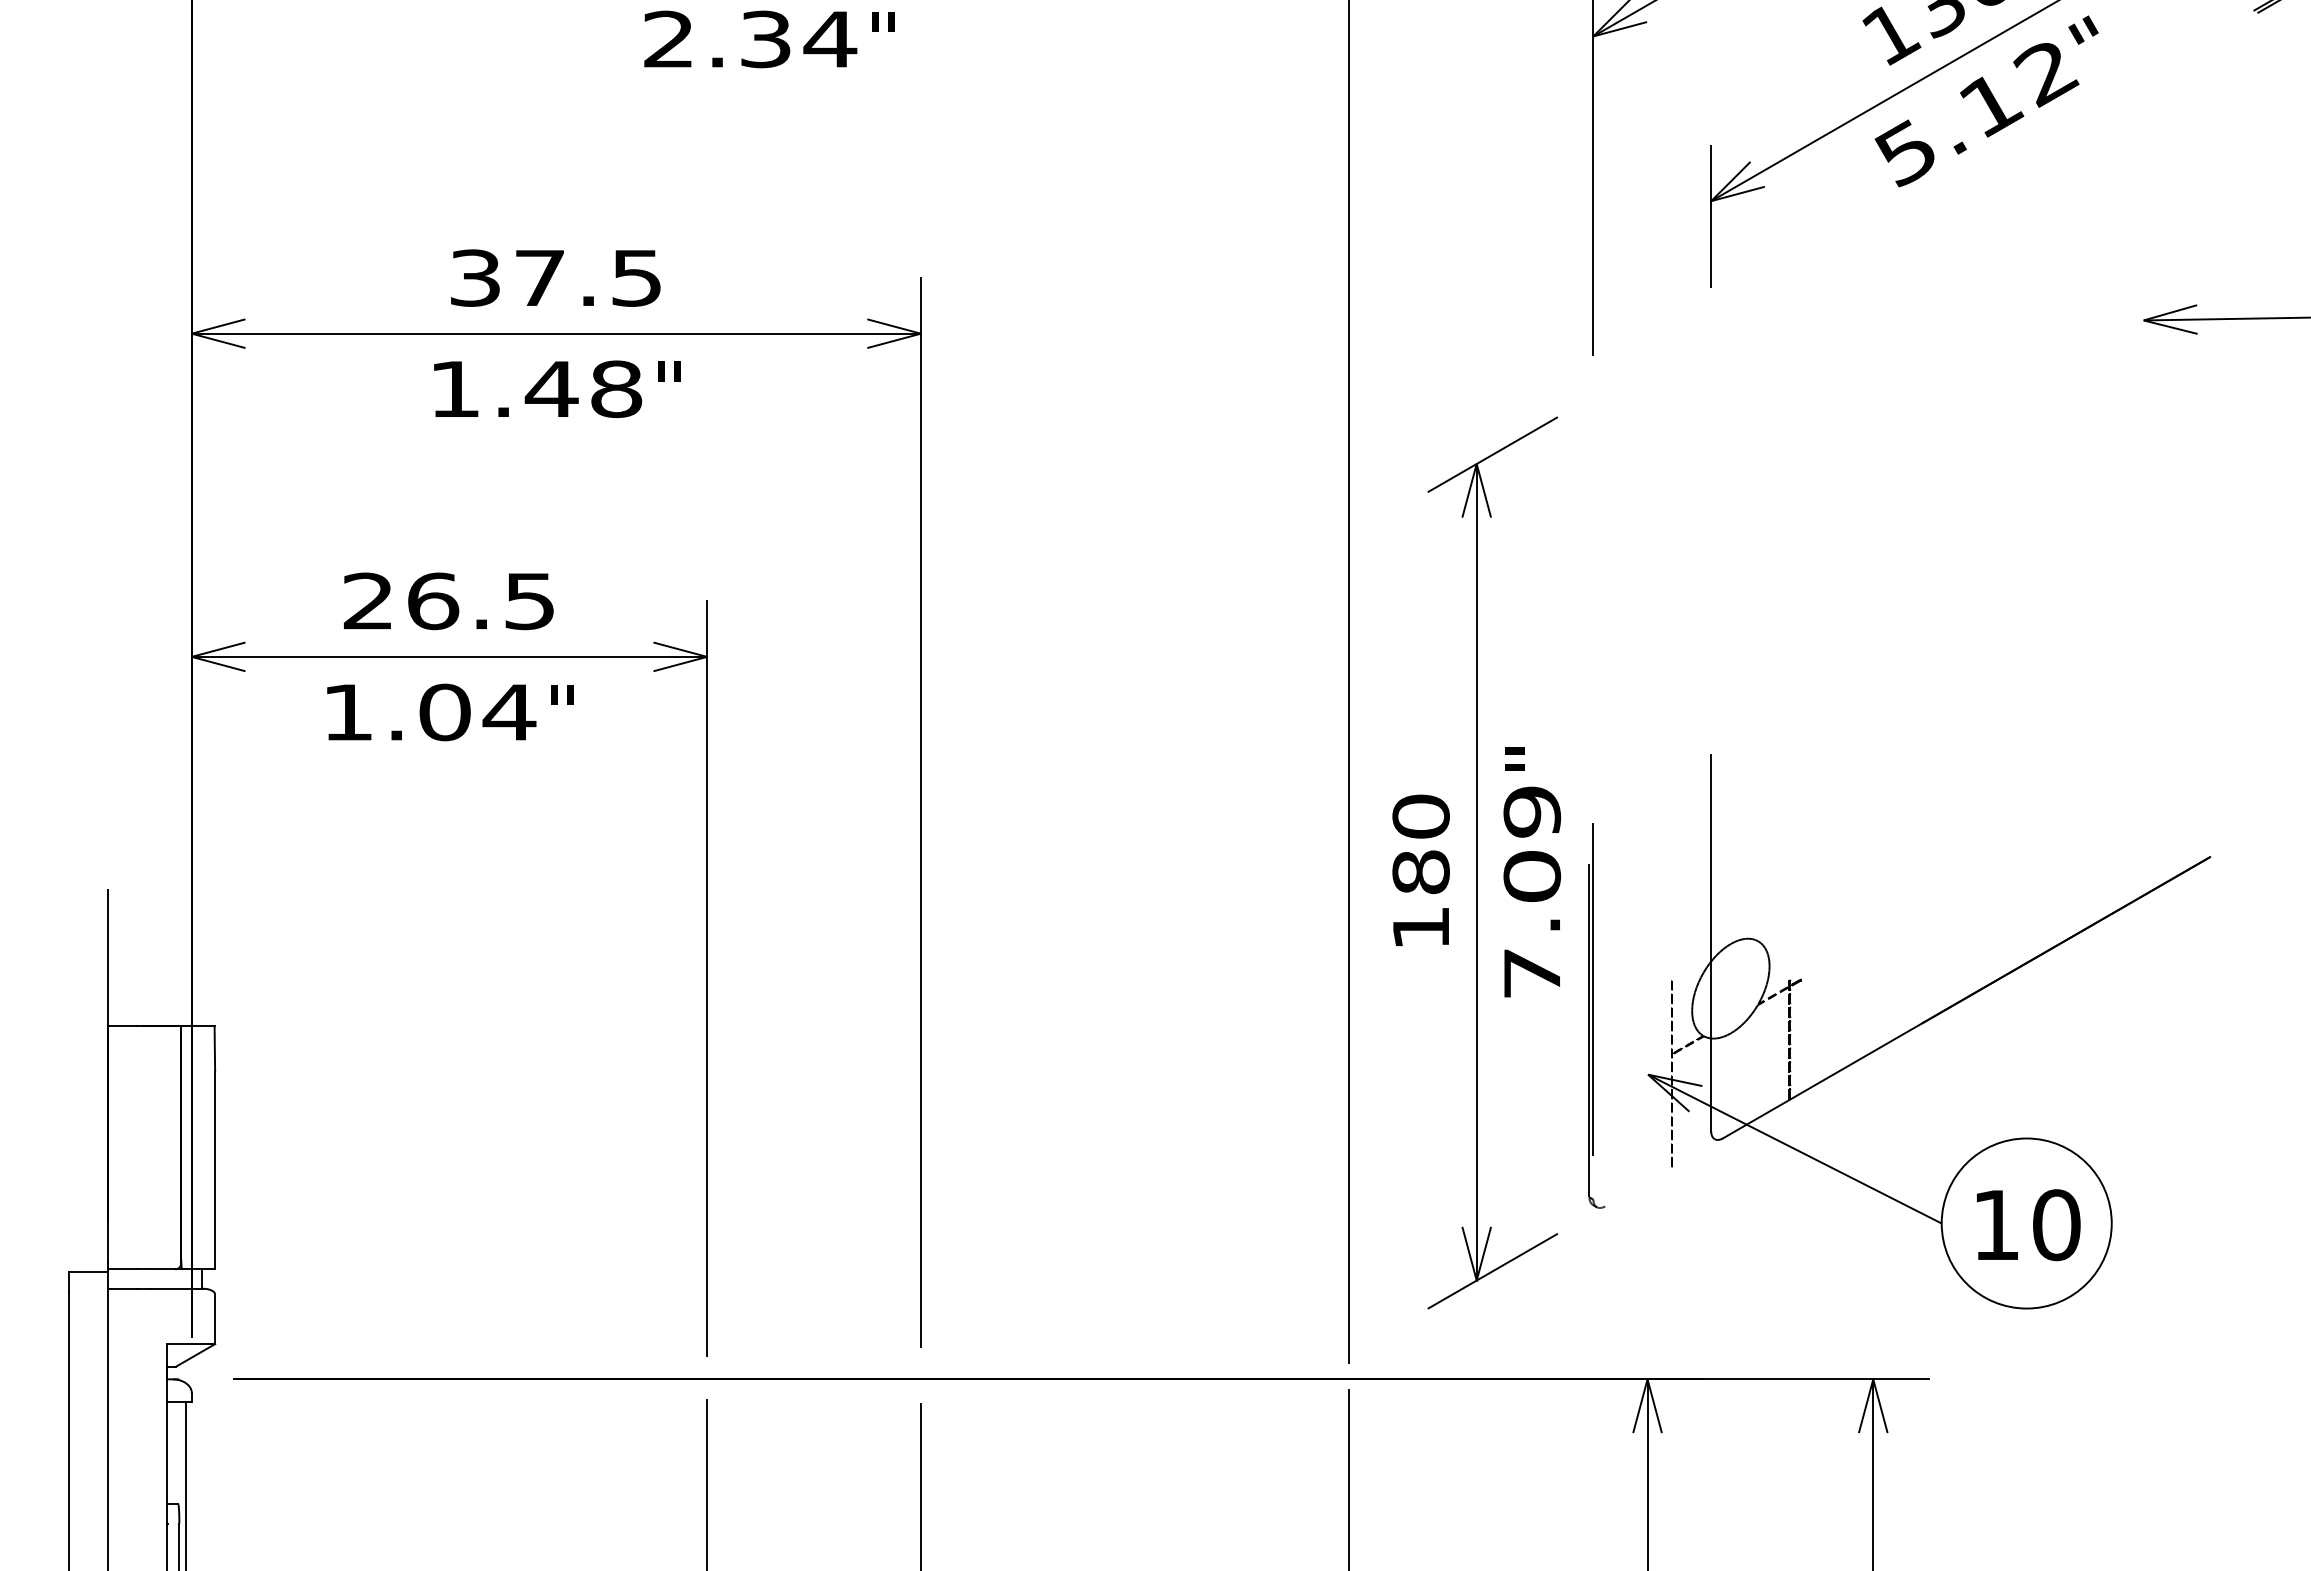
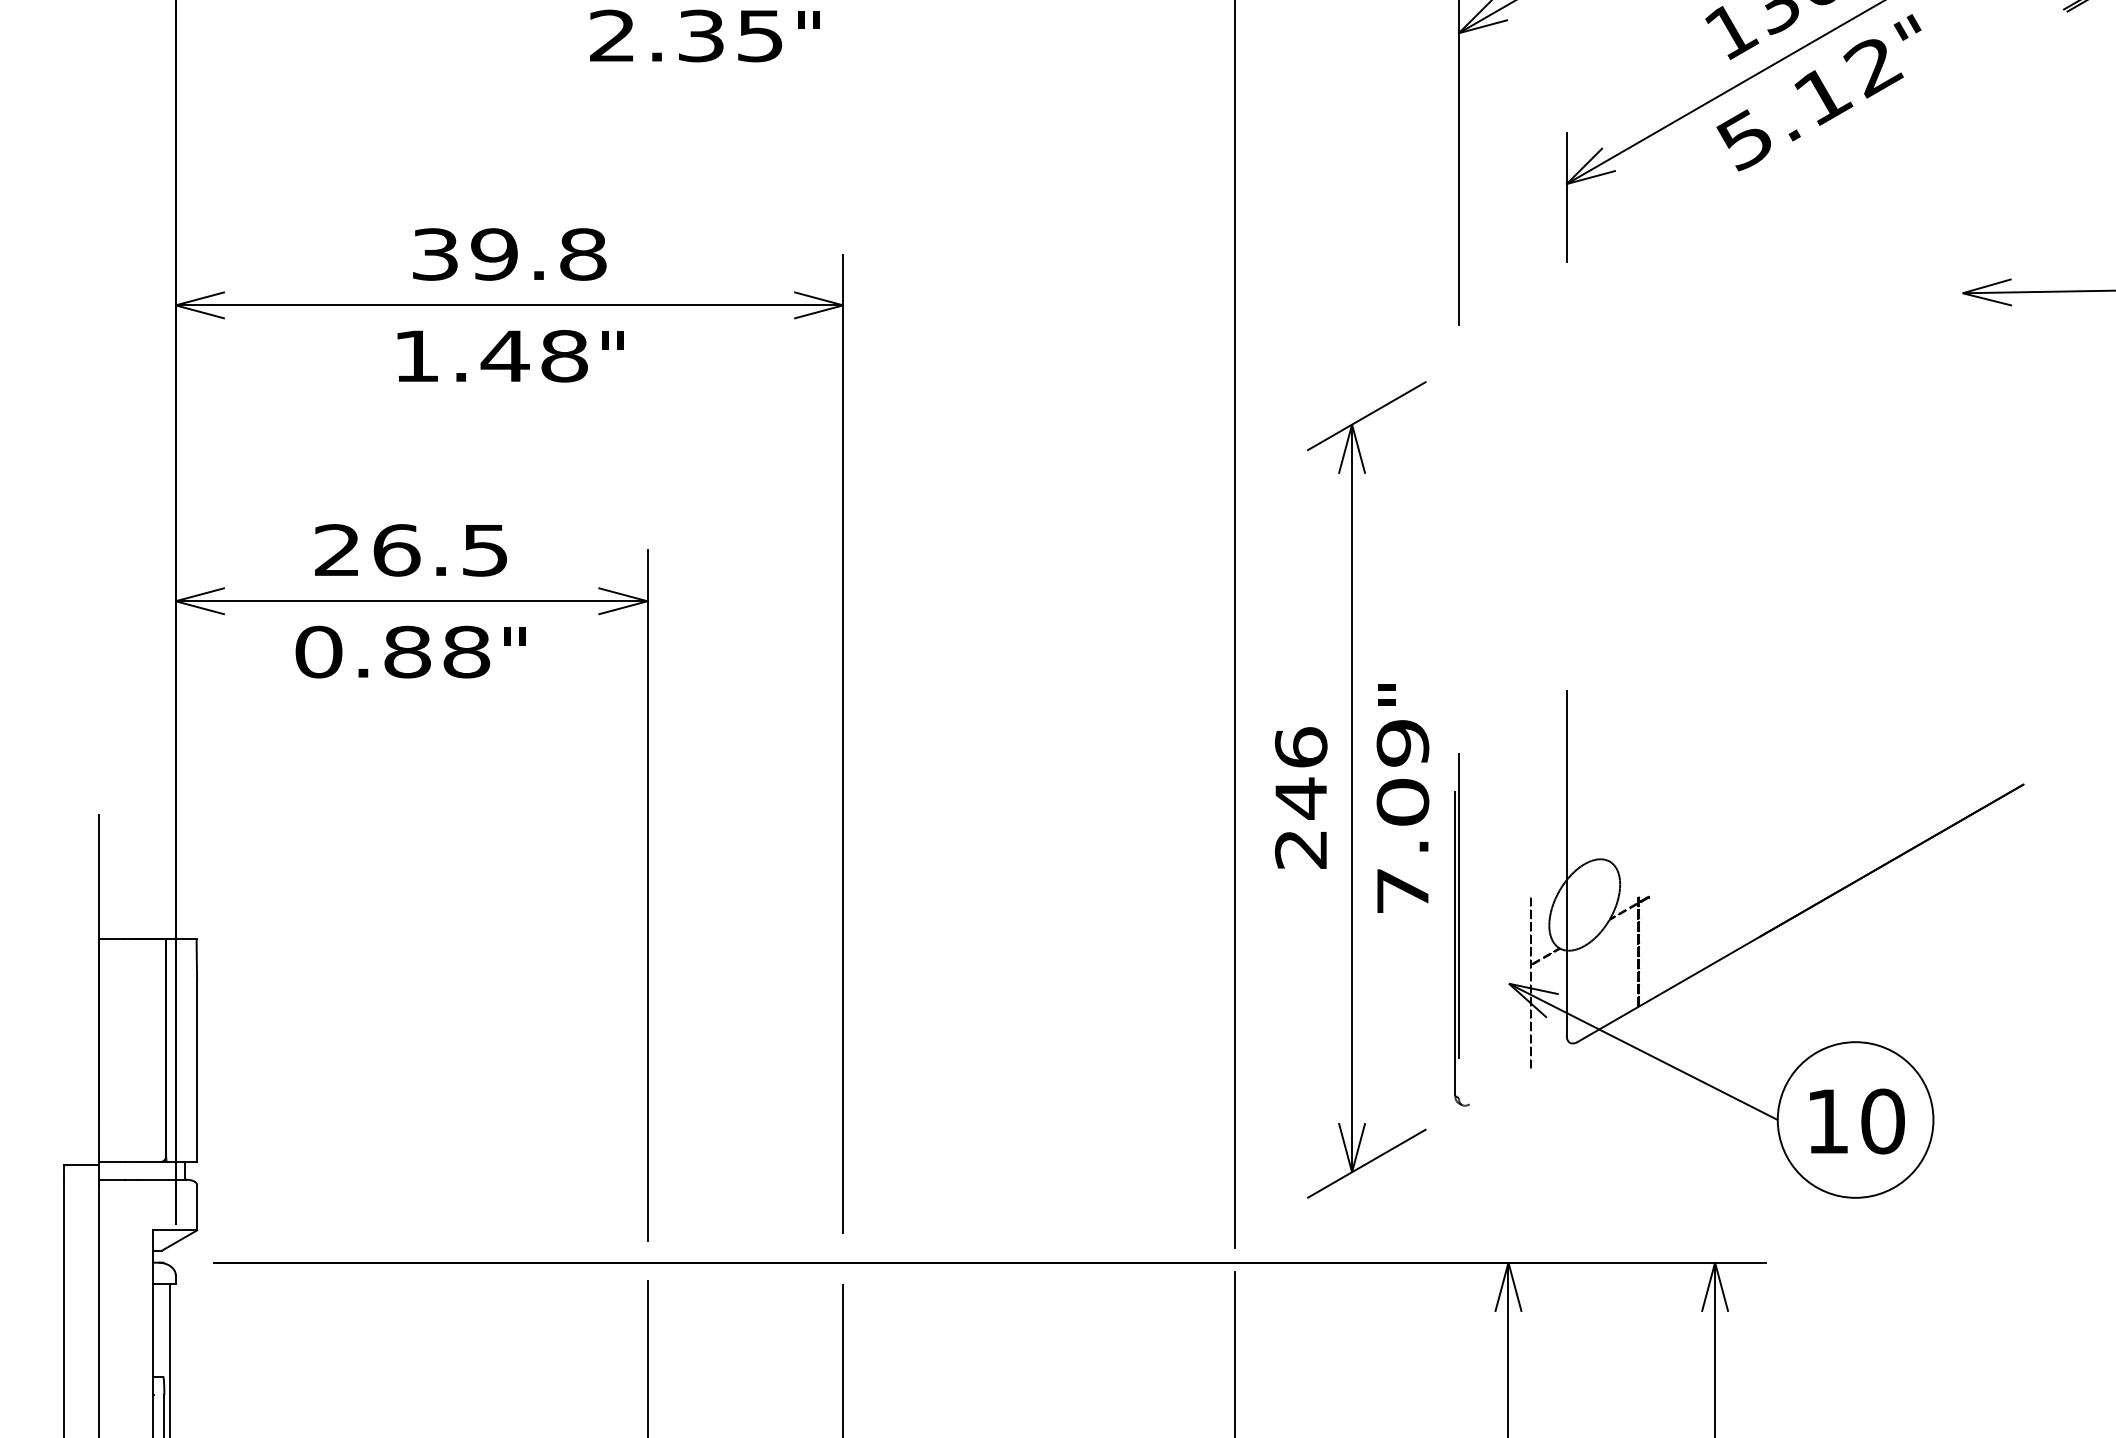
text: (830, 39) -> (760, 36), 2.34 -> 2.35
text: (588, 277) -> (538, 253), 37.5 -> 39.8
text: (429, 712) -> (393, 652), 1.04 -> 0.88
text: (1420, 871) -> (1300, 797), 180 -> 246

